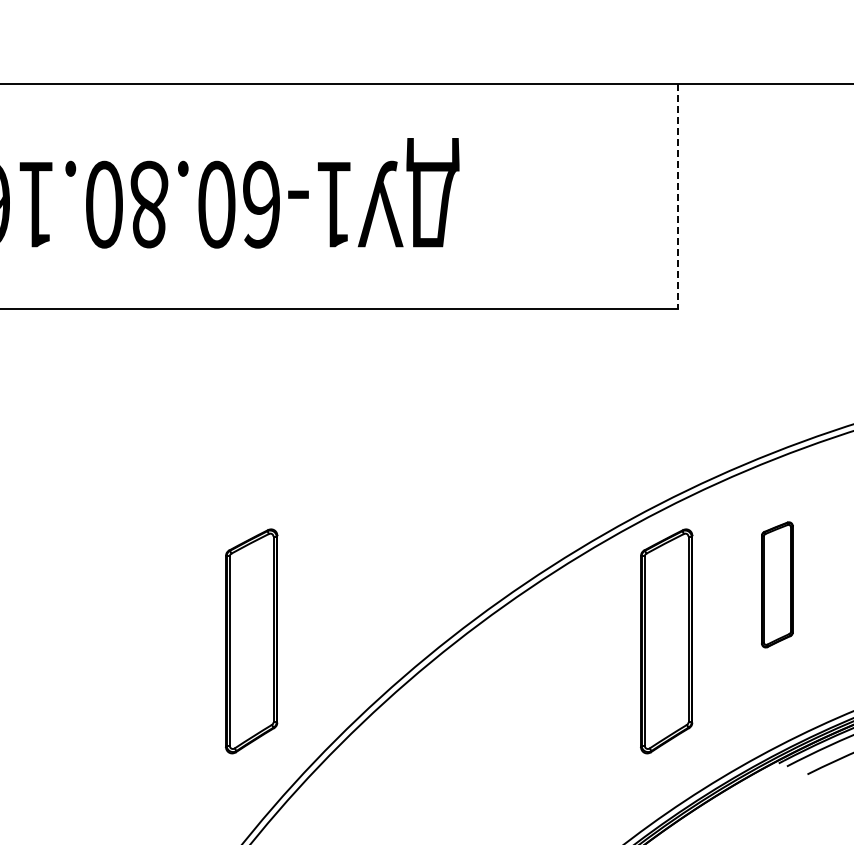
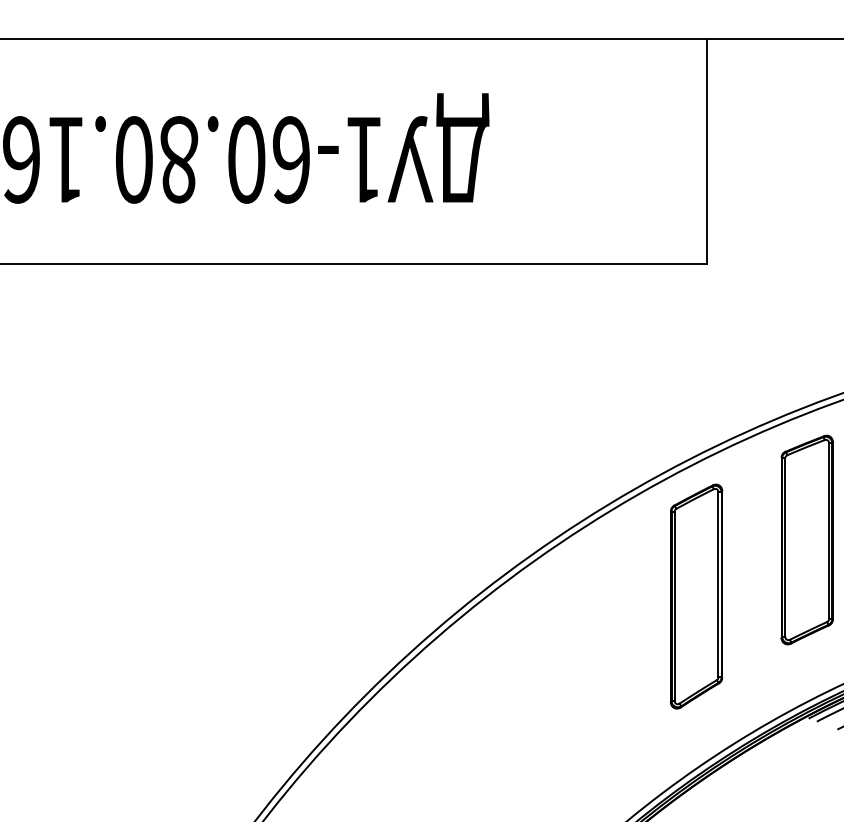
line: (677, 196) -> (707, 151), dashed -> solid
part: (777, 584) -> (807, 539), size x1.67
part: (251, 641) -> (281, 596), removed

